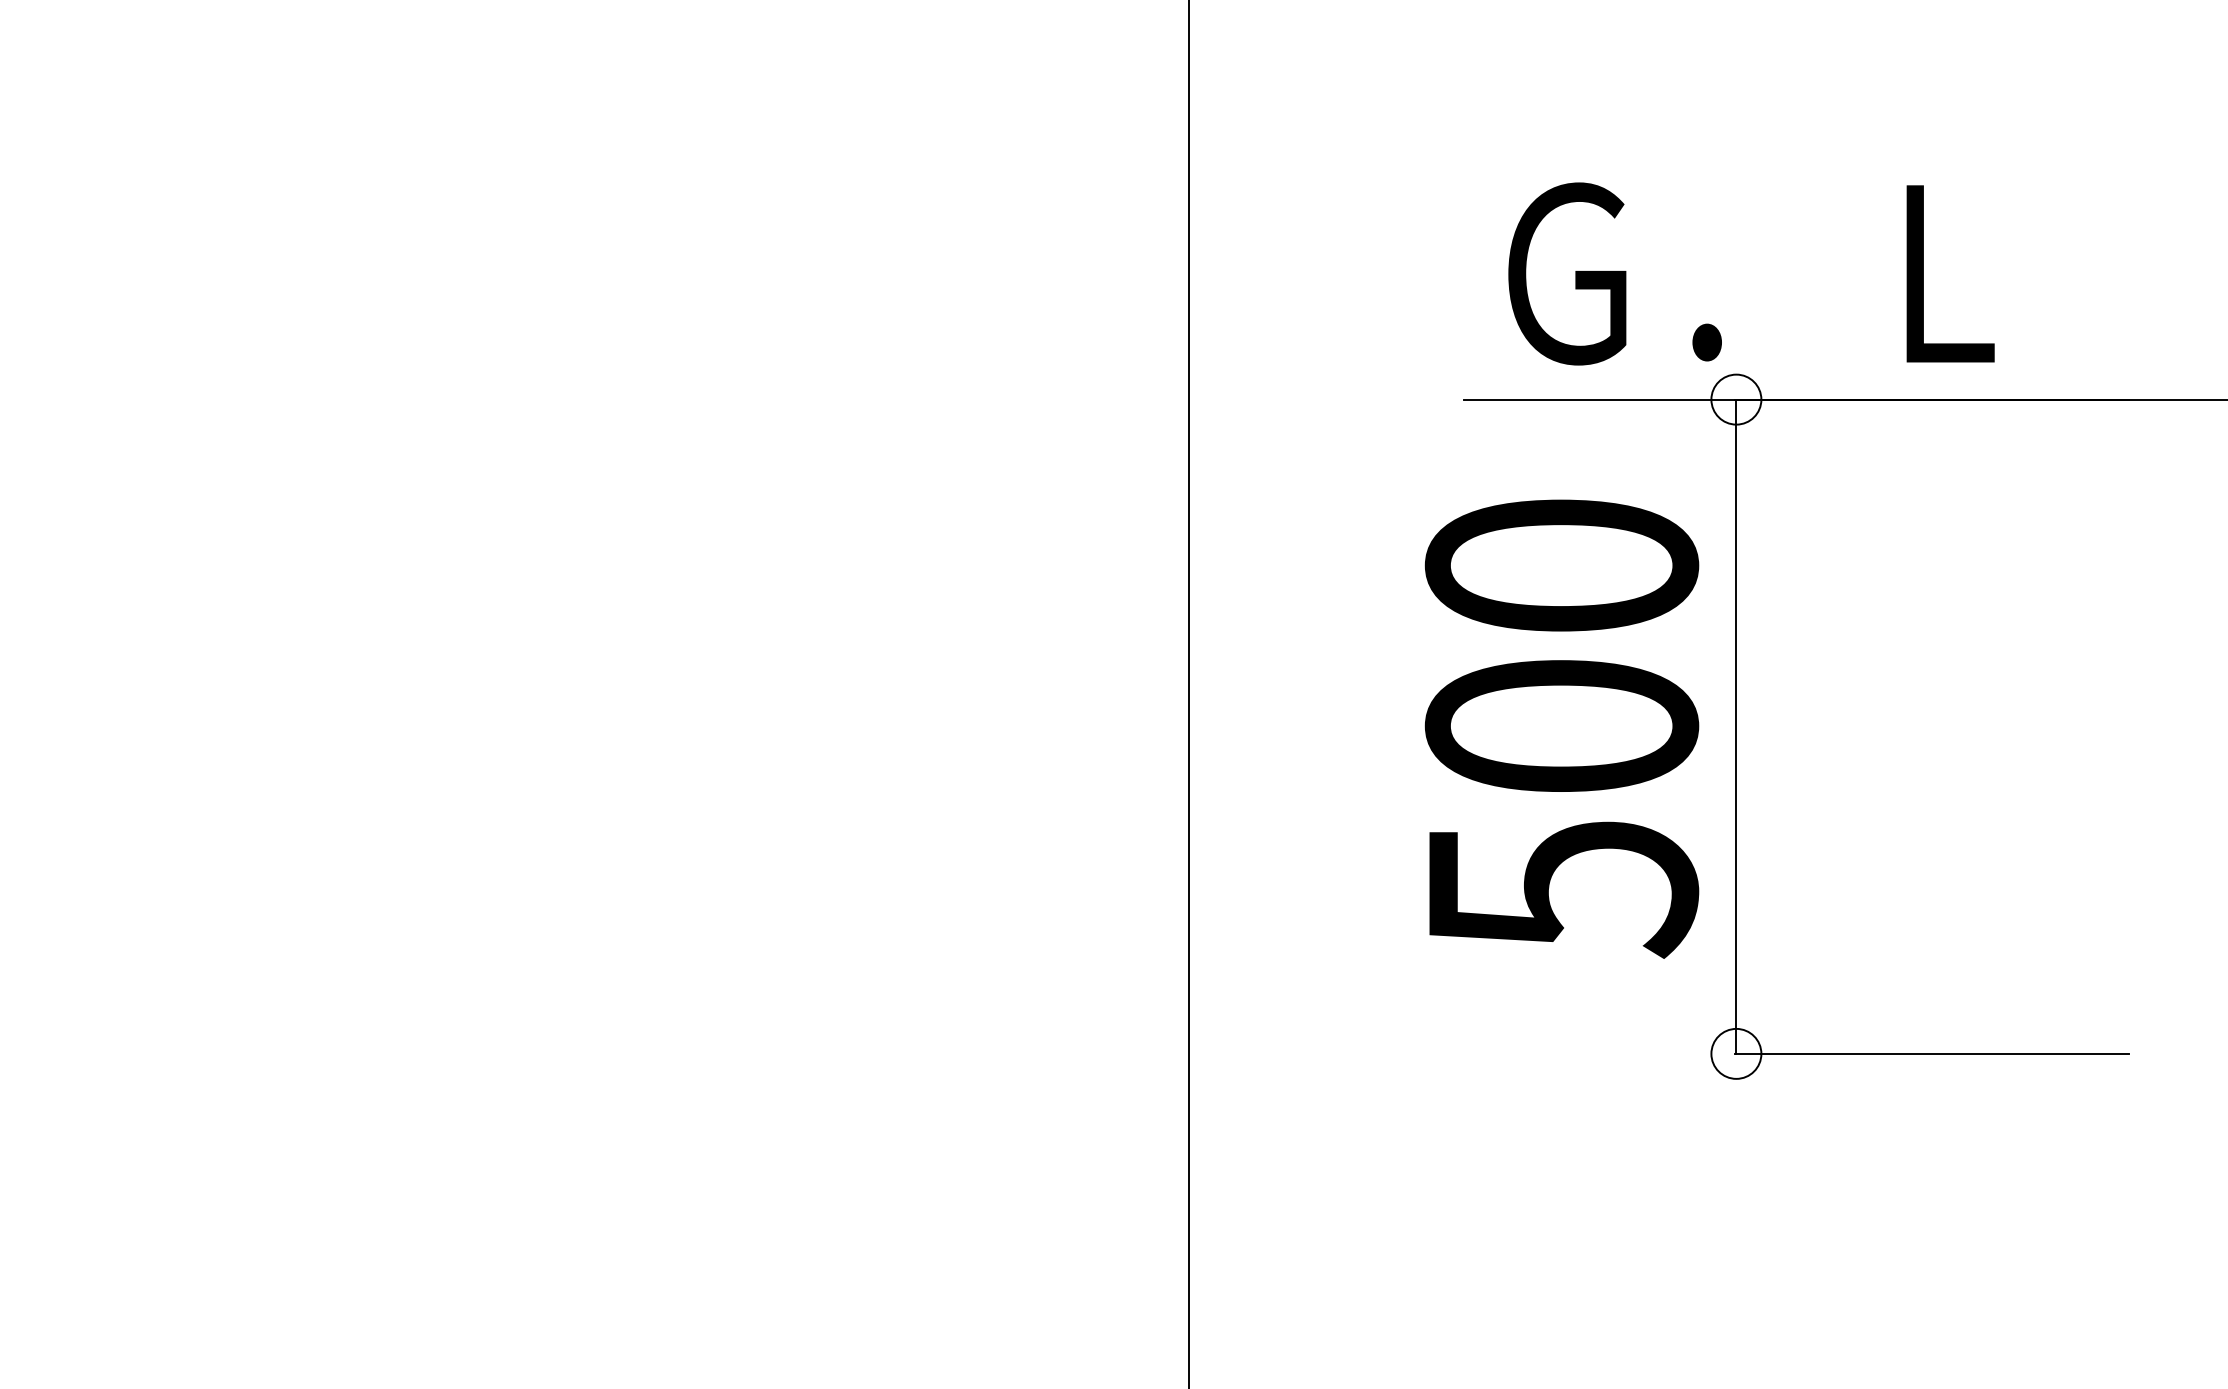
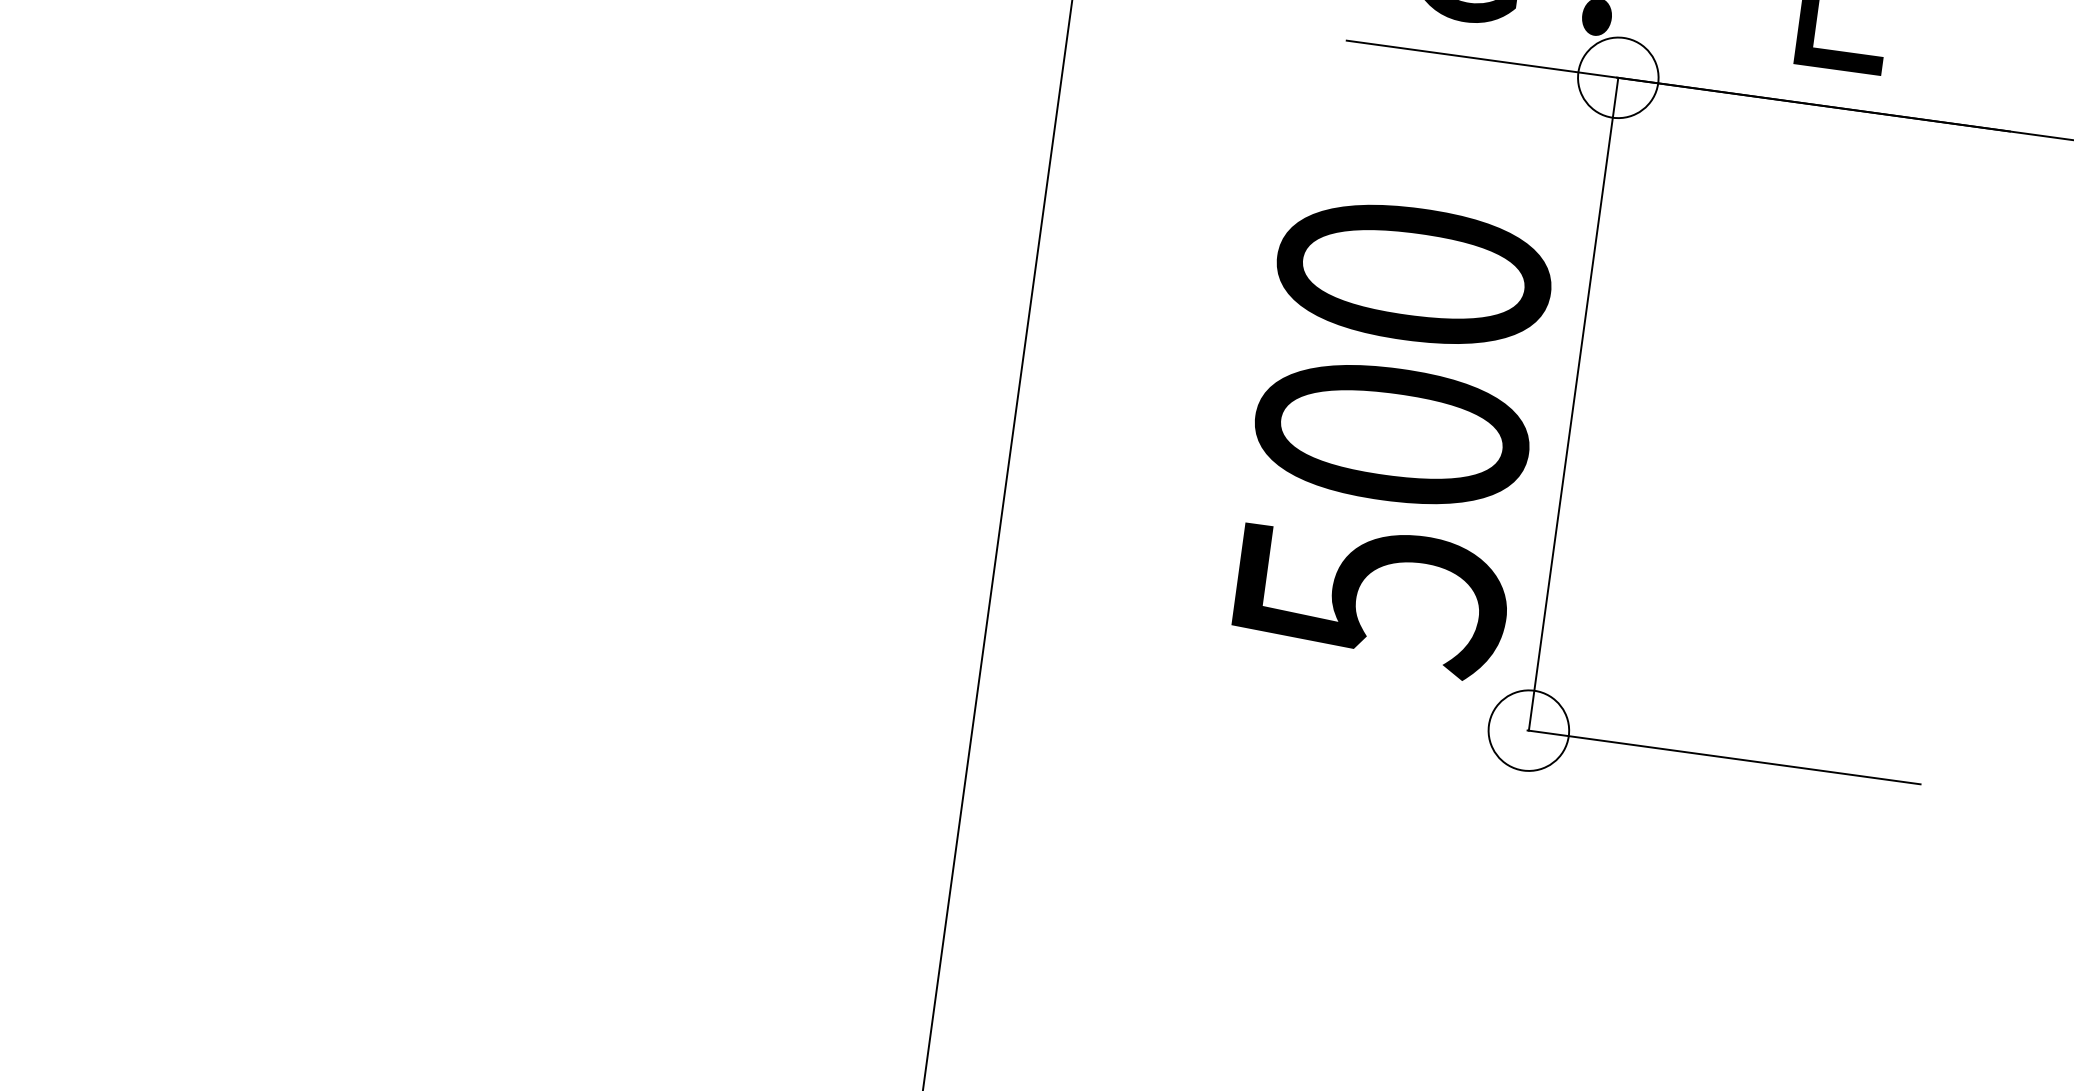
circle: (1736, 399) -> (1618, 77), size x1.6
text: (1561, 728) -> (1391, 436), moved
circle: (1736, 1053) -> (1529, 730), size x1.6

